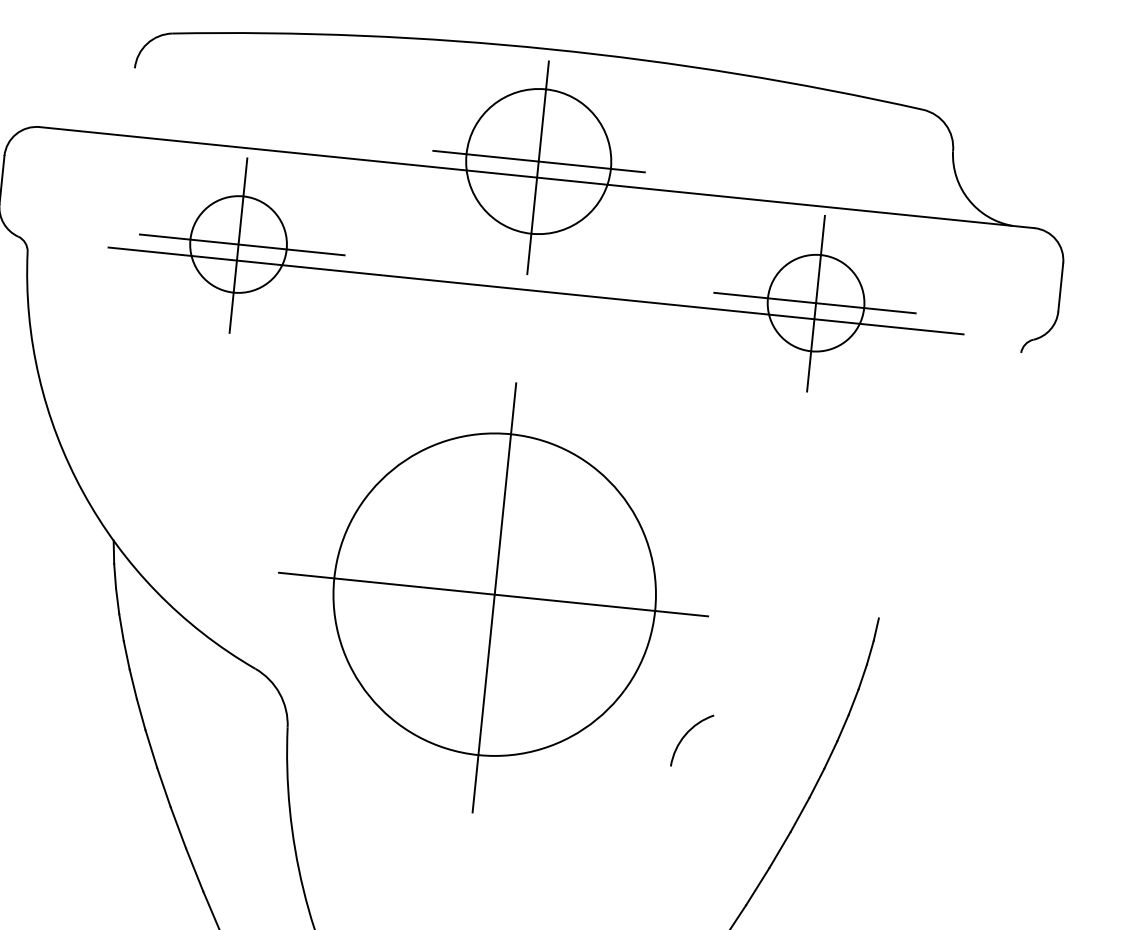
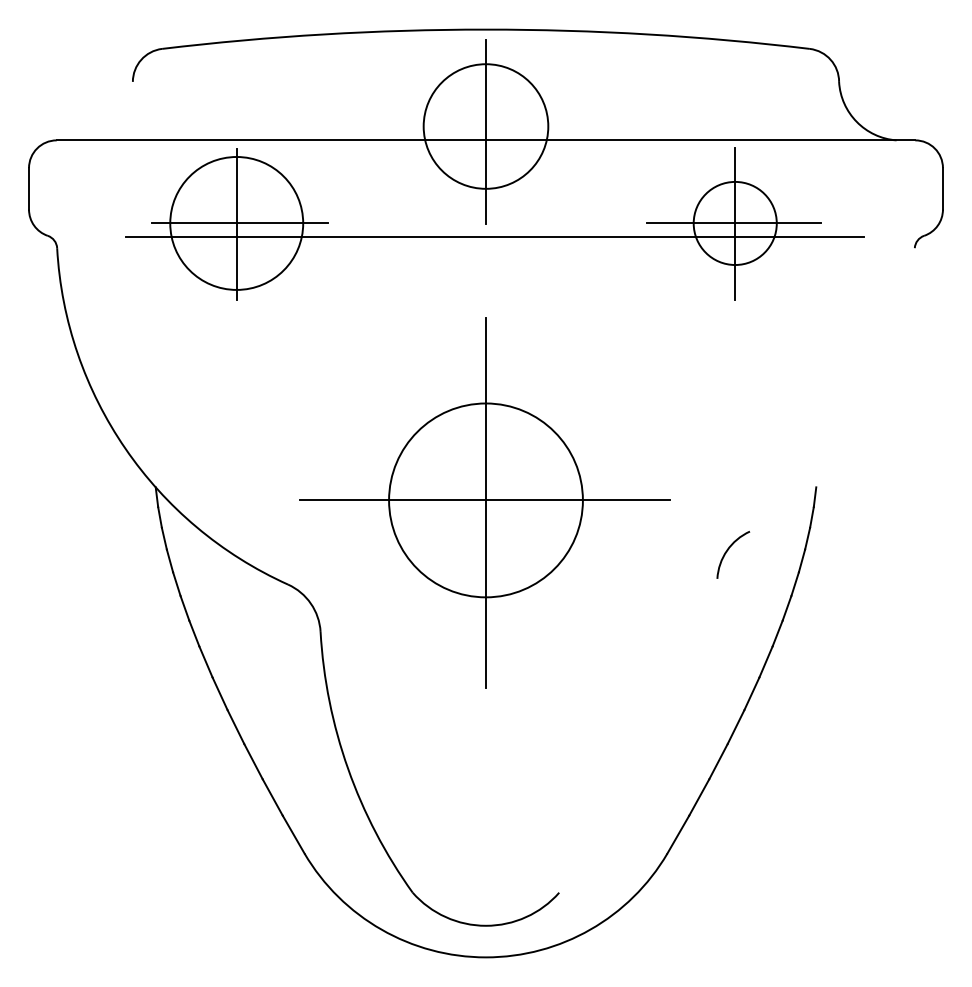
line: (539, 161) -> (486, 126), removed
circle: (238, 244) -> (236, 223), size x1.6
circle: (494, 593) -> (485, 499), size x0.7
arc: (685, 737) -> (727, 552), moved

